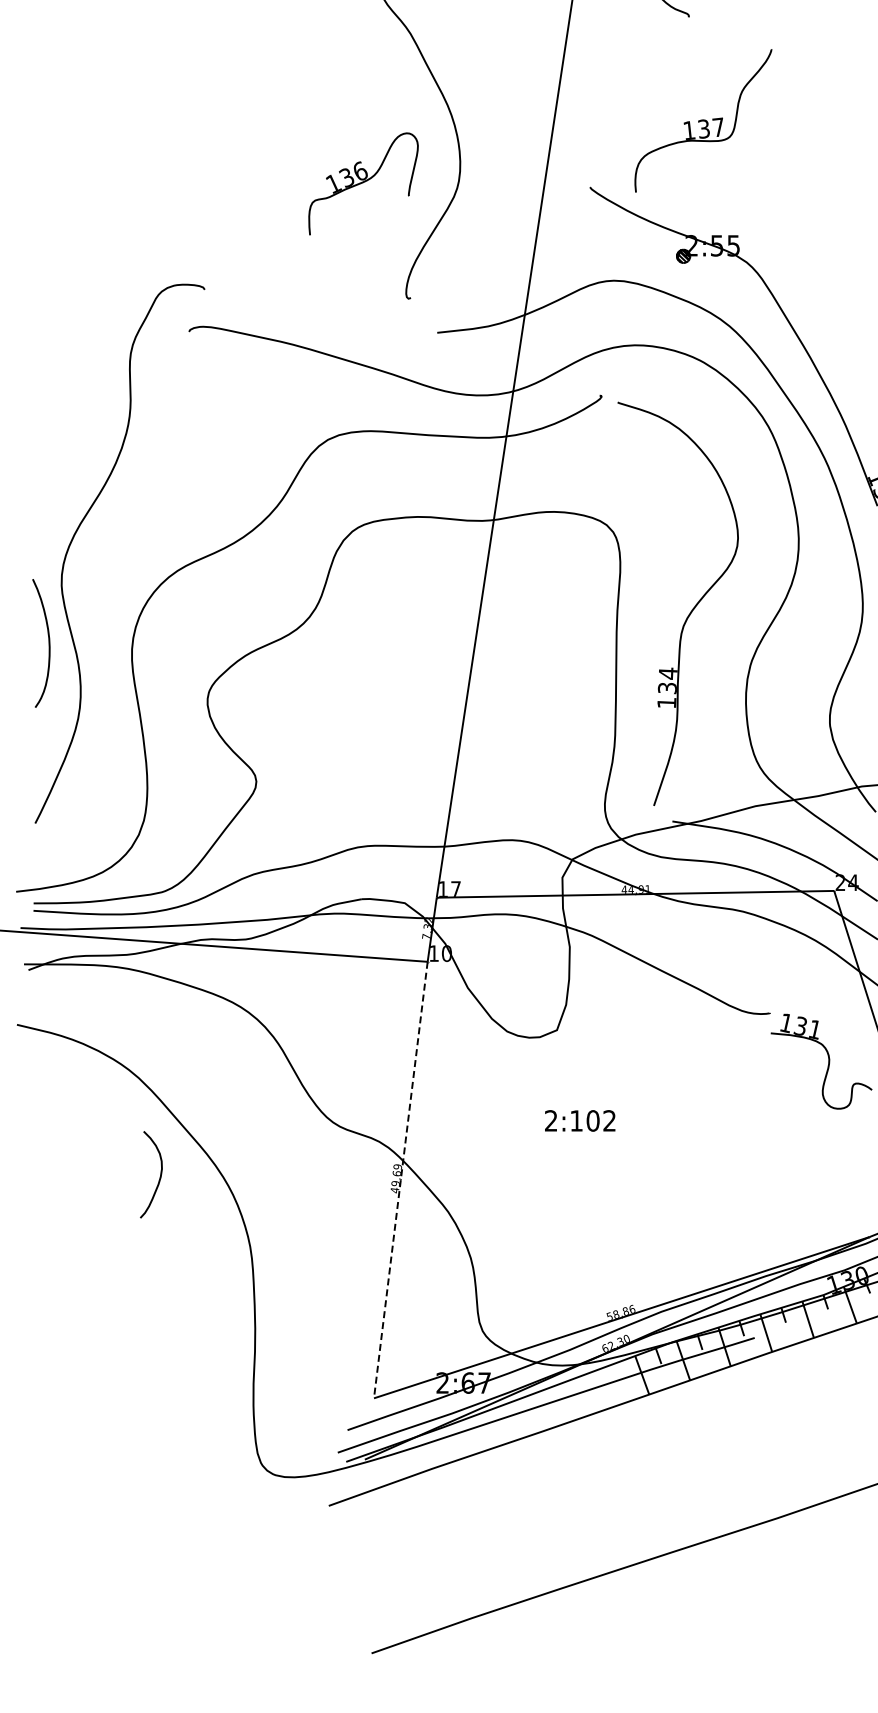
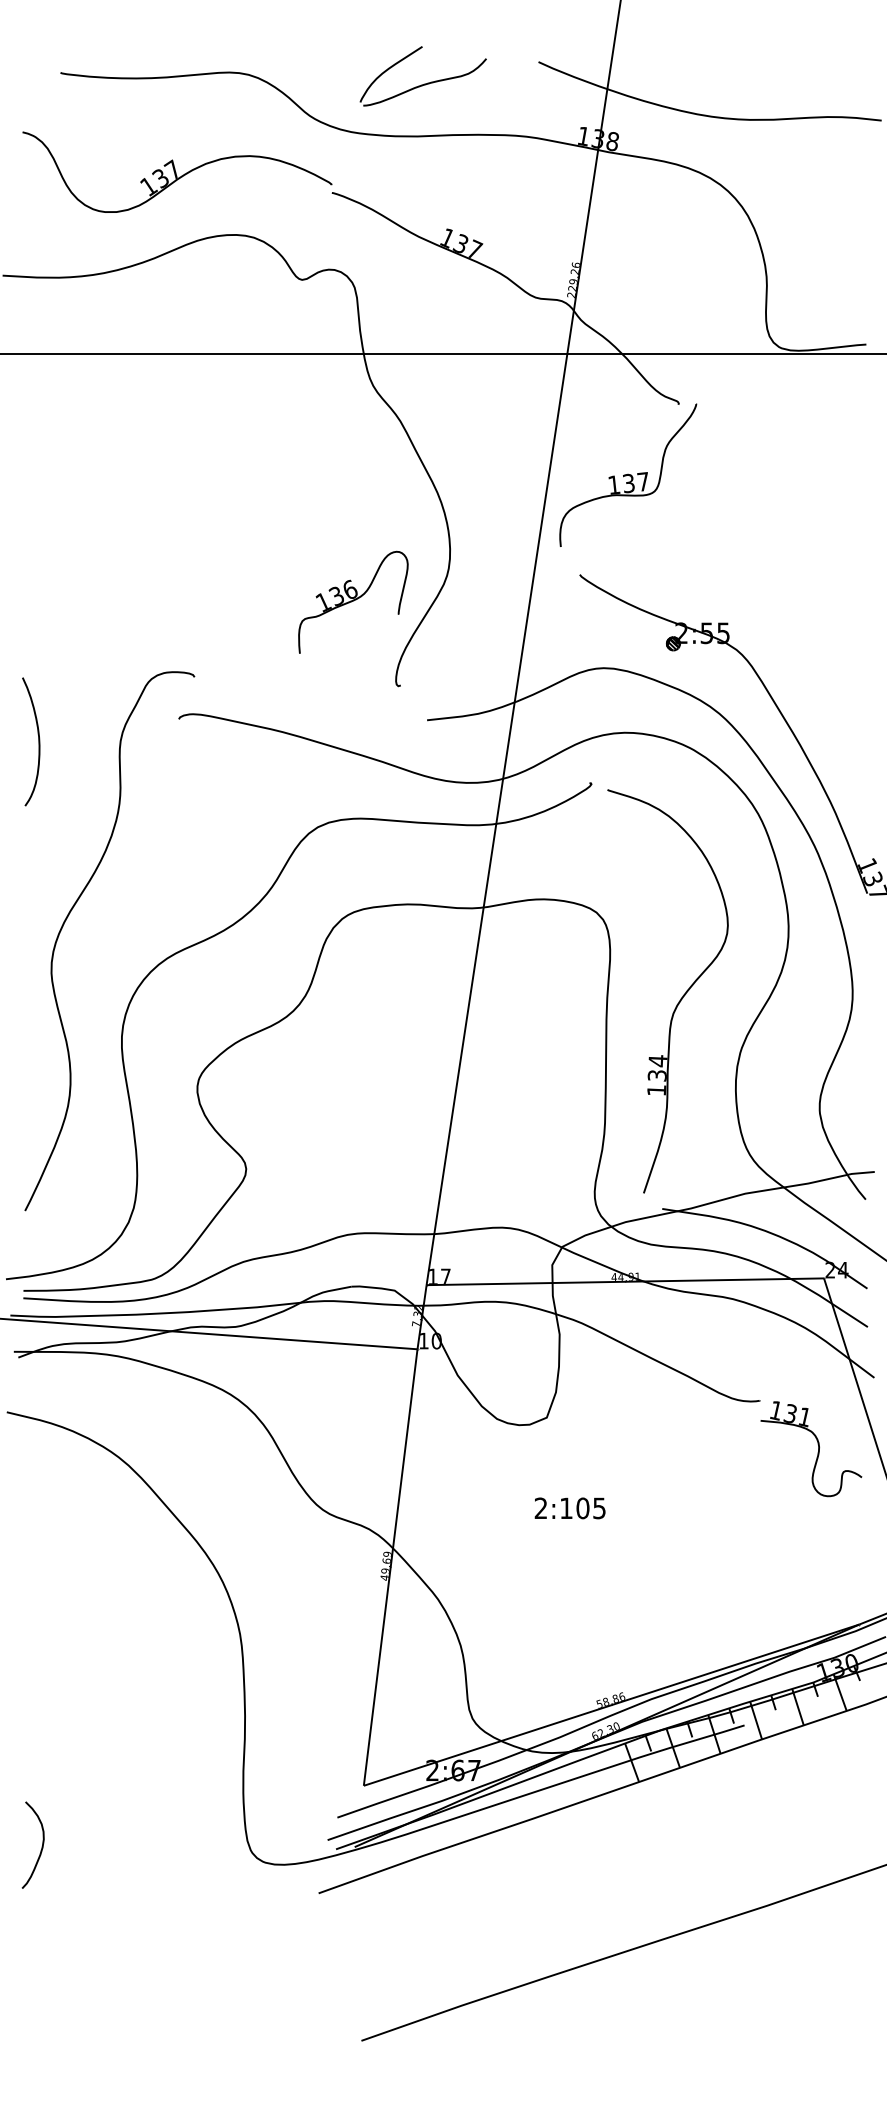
part: (703, 120) -> (628, 474), moved
part: (363, 183) -> (353, 601), moved
curve: (48, 643) -> (38, 741), moved
text: (609, 1121) -> (599, 1508), 2:102 -> 2:105
curve: (159, 1176) -> (41, 1846), moved
line: (400, 1180) -> (390, 1567), dashed -> solid

